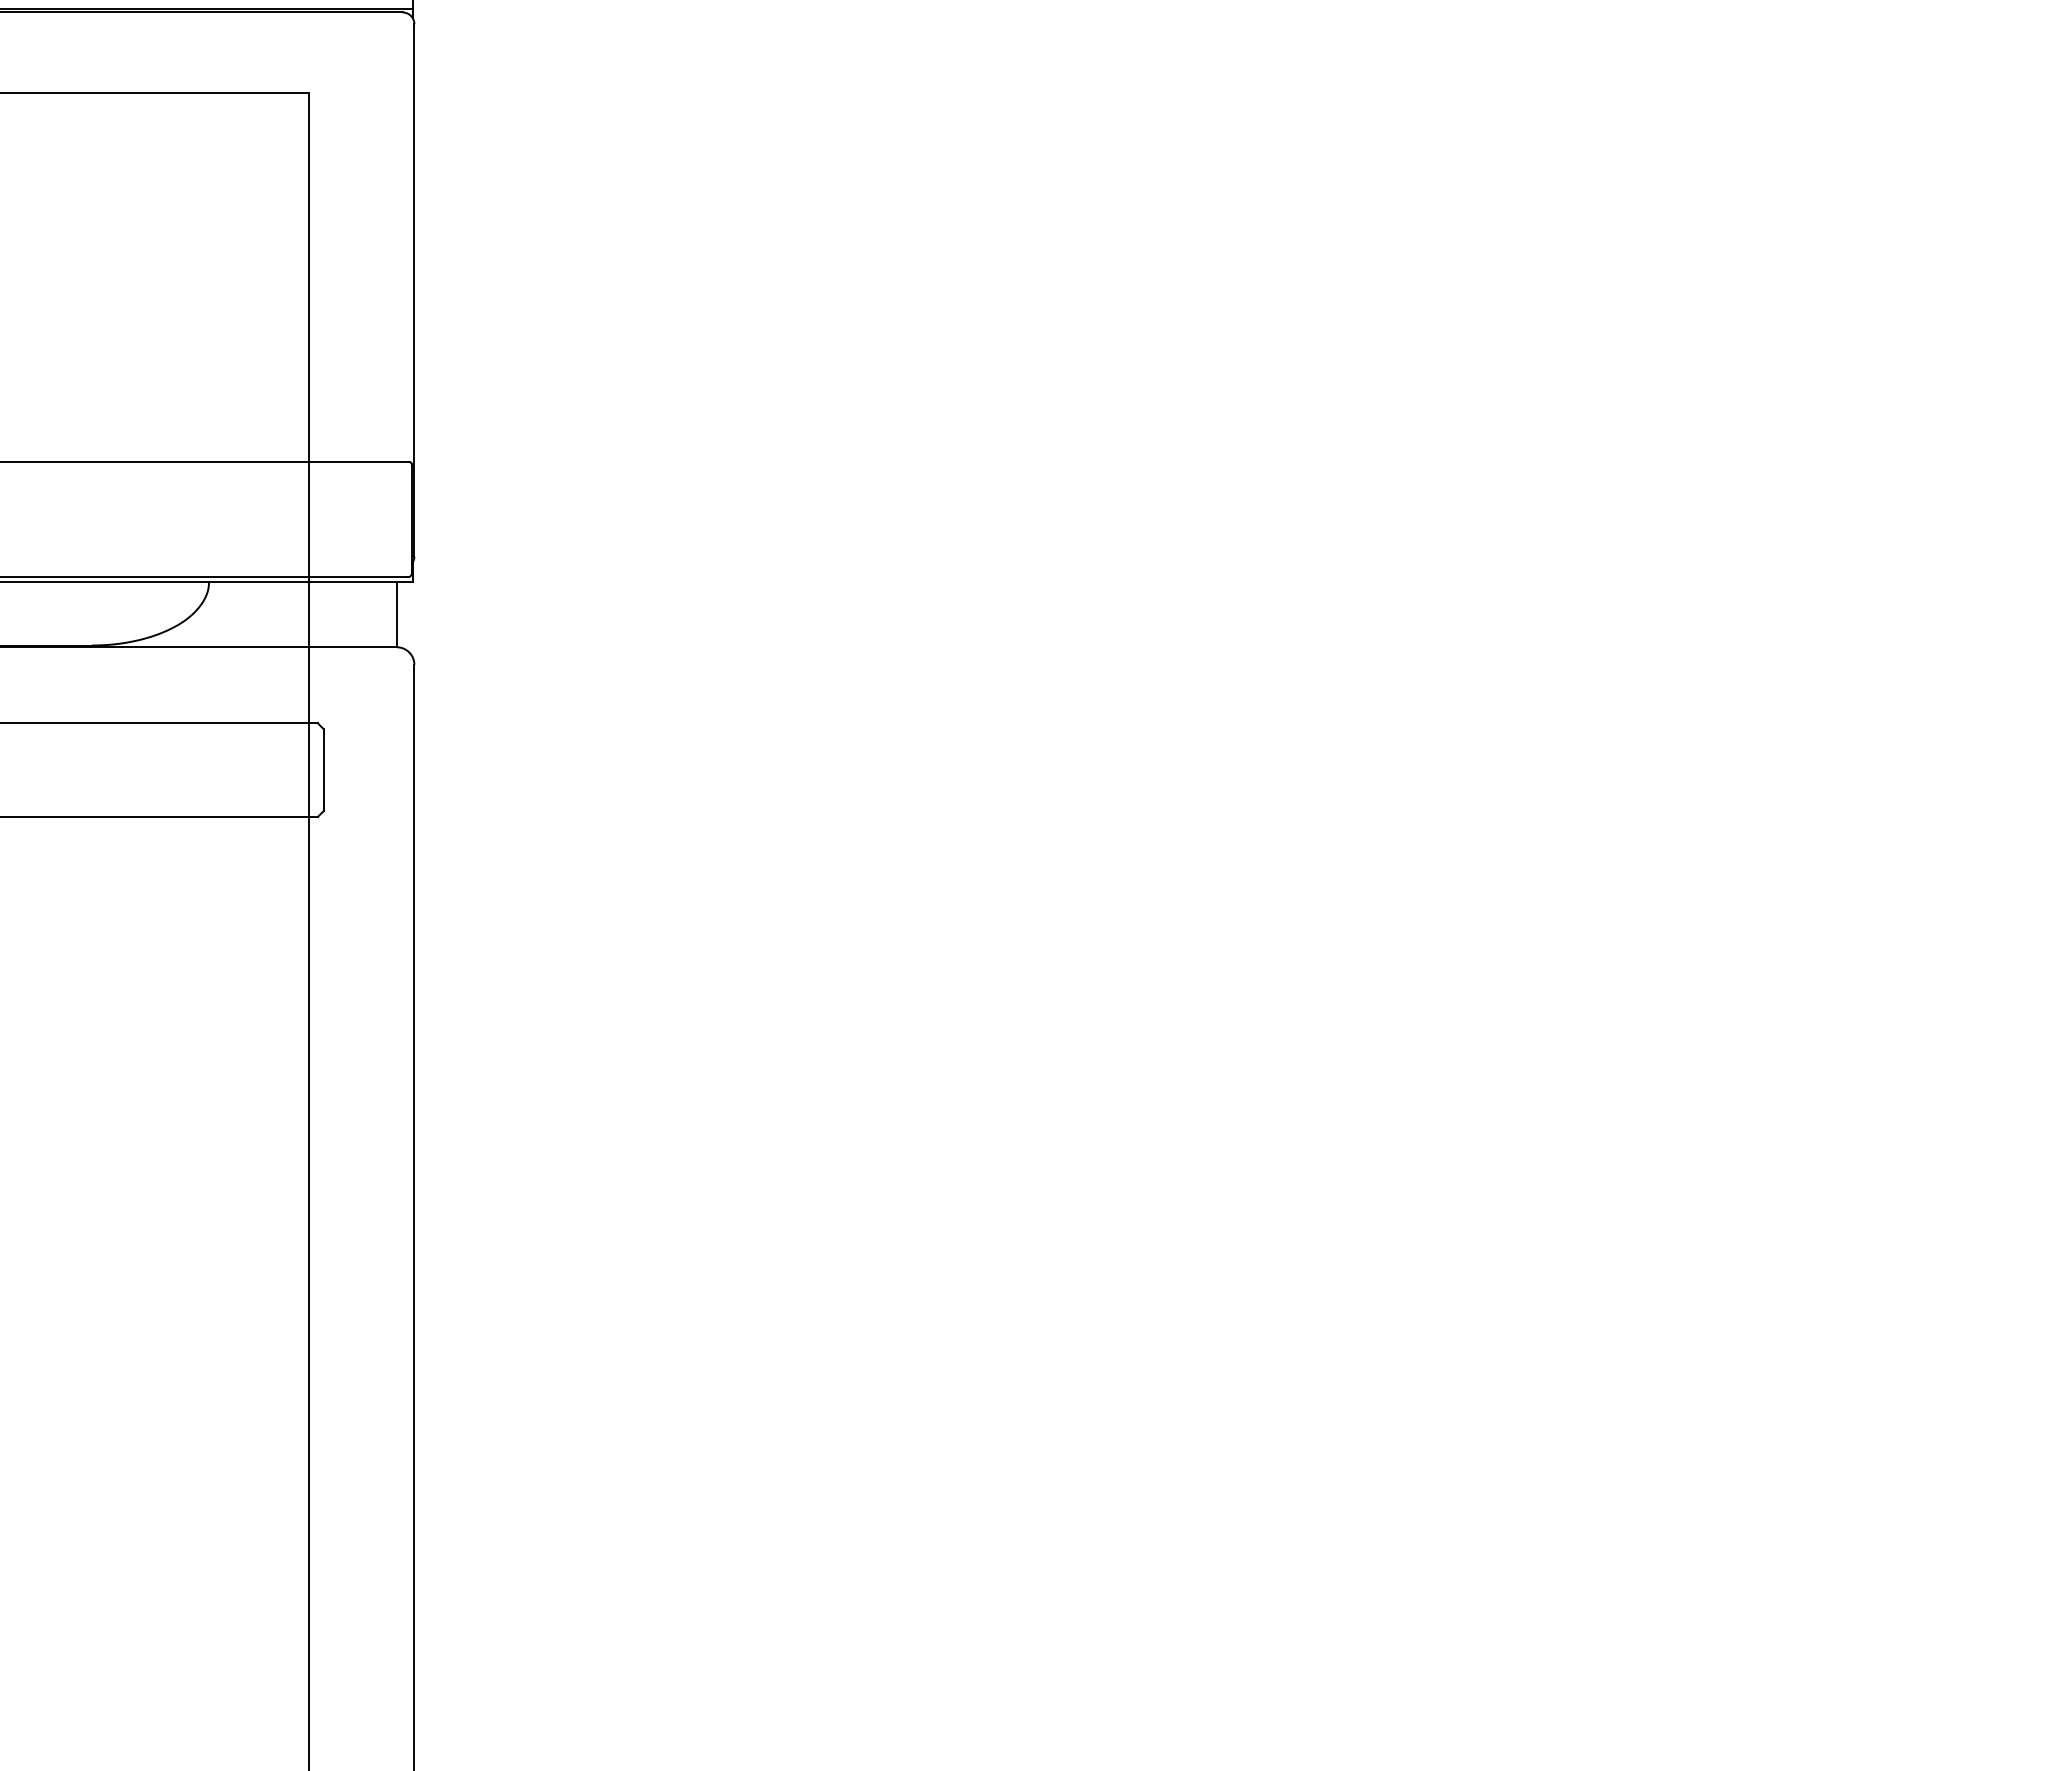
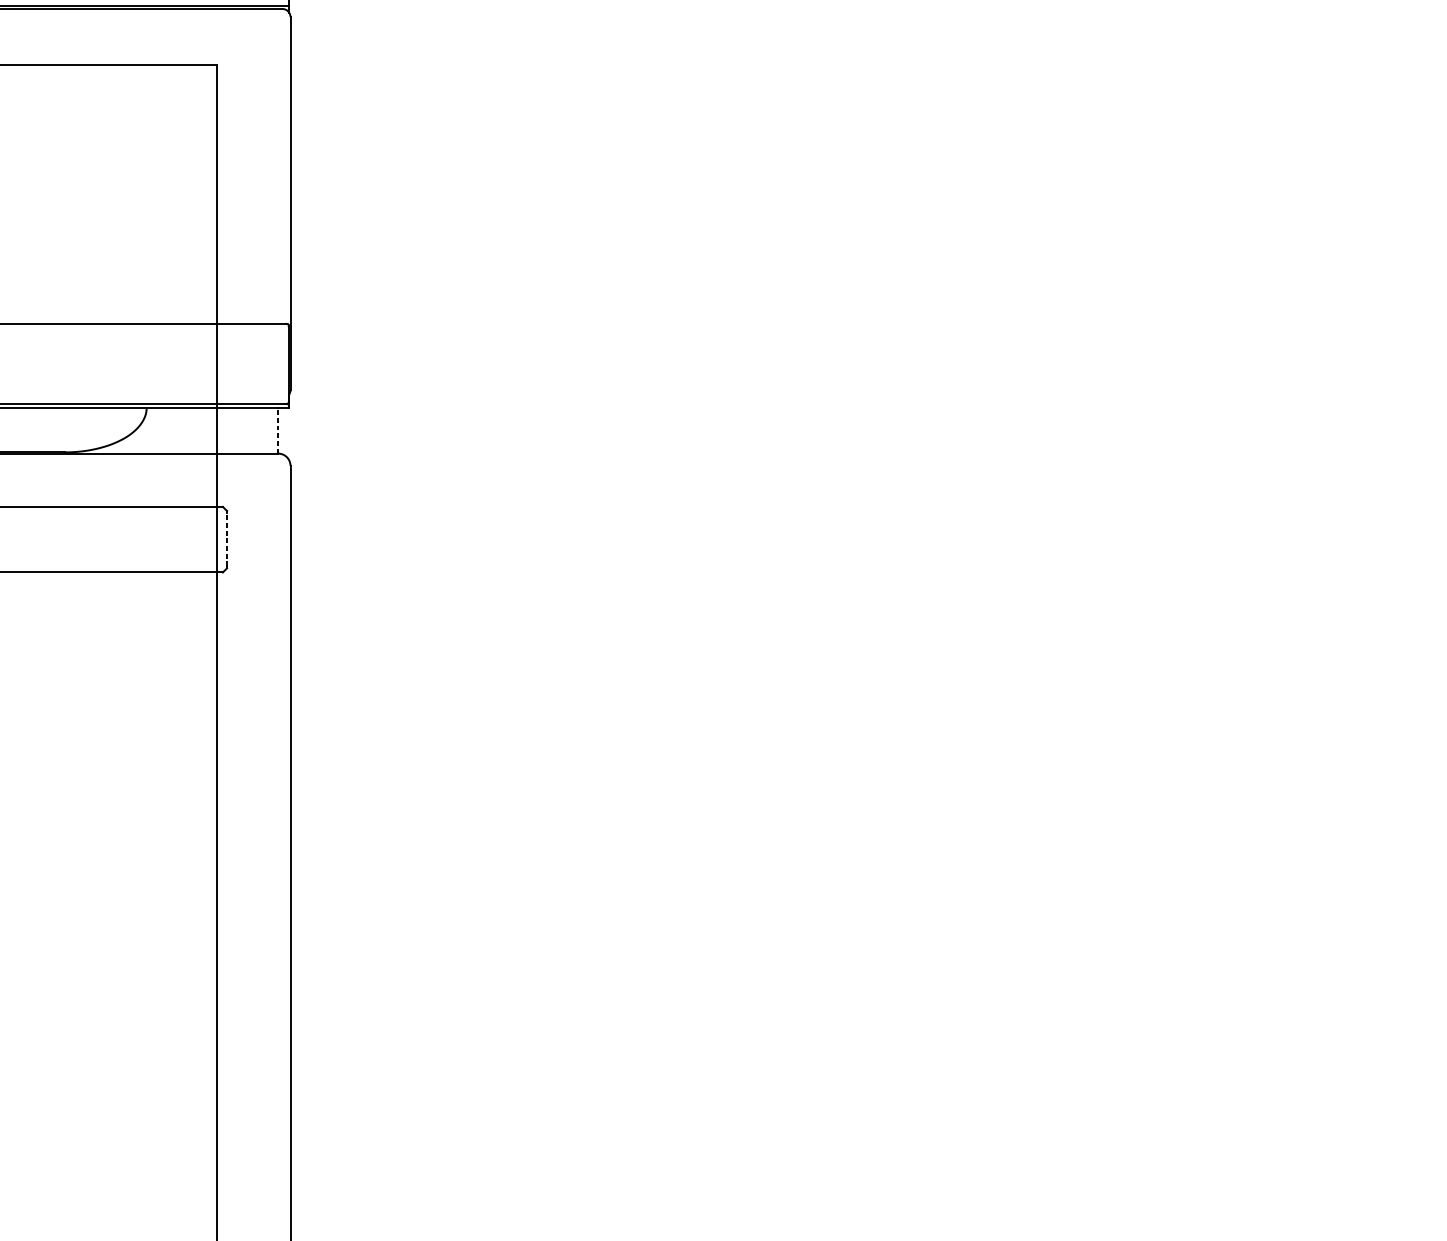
line: (396, 614) -> (277, 430), solid -> dashed
line: (323, 769) -> (226, 539), solid -> dashed

